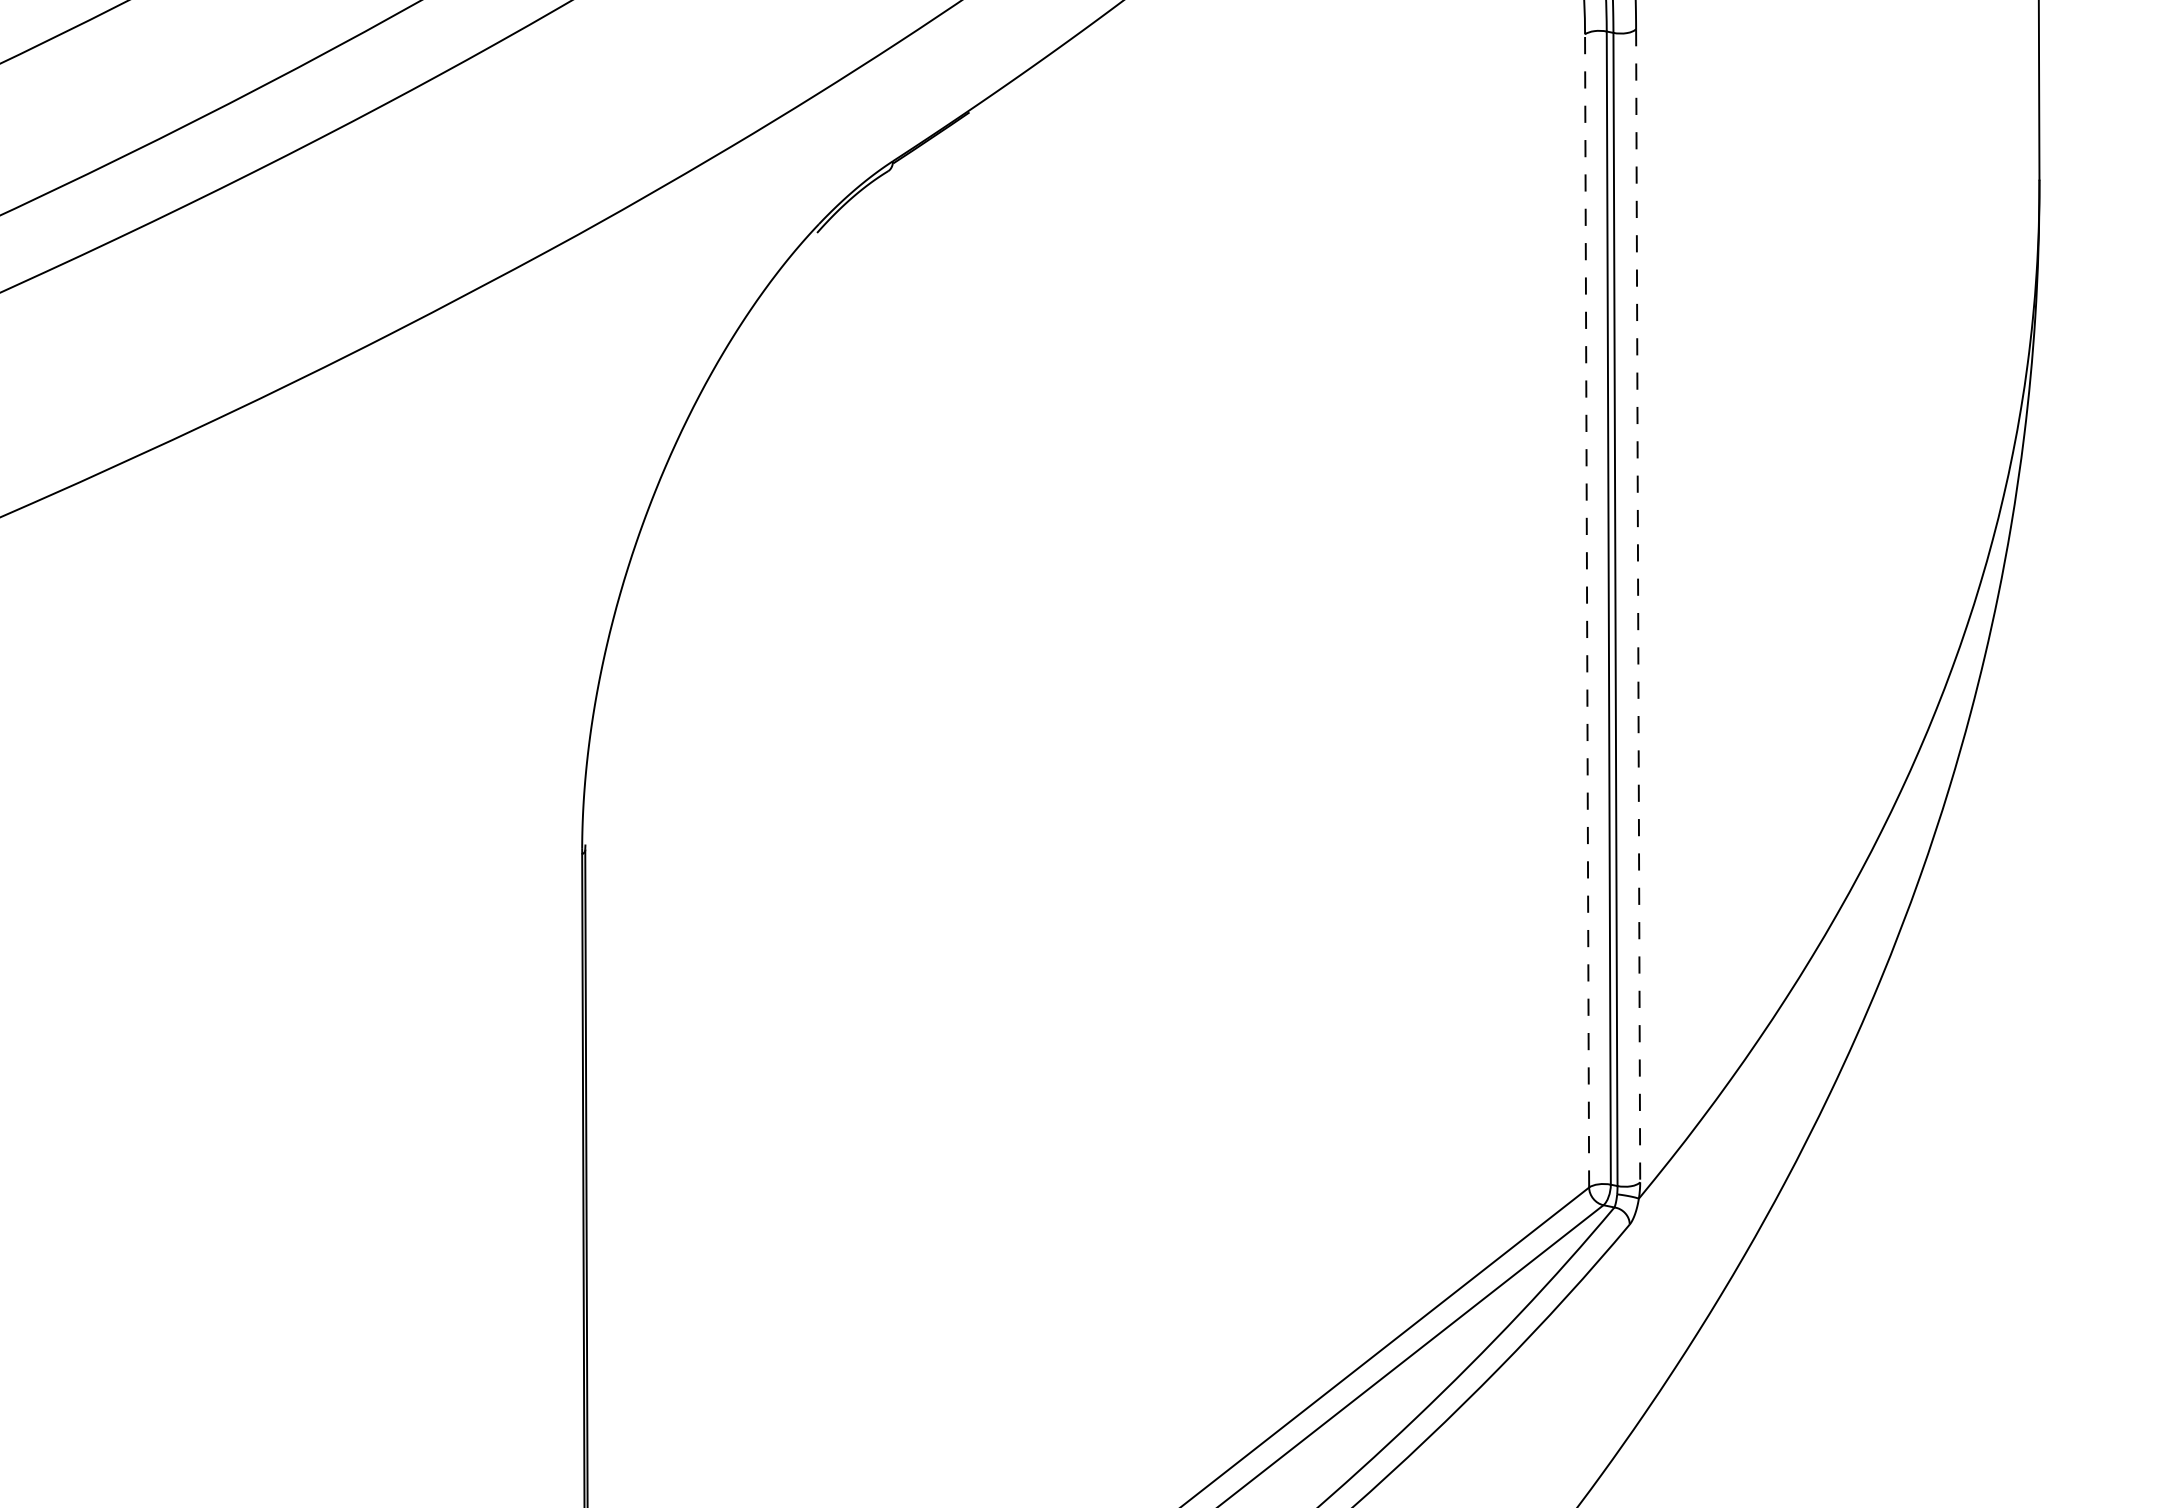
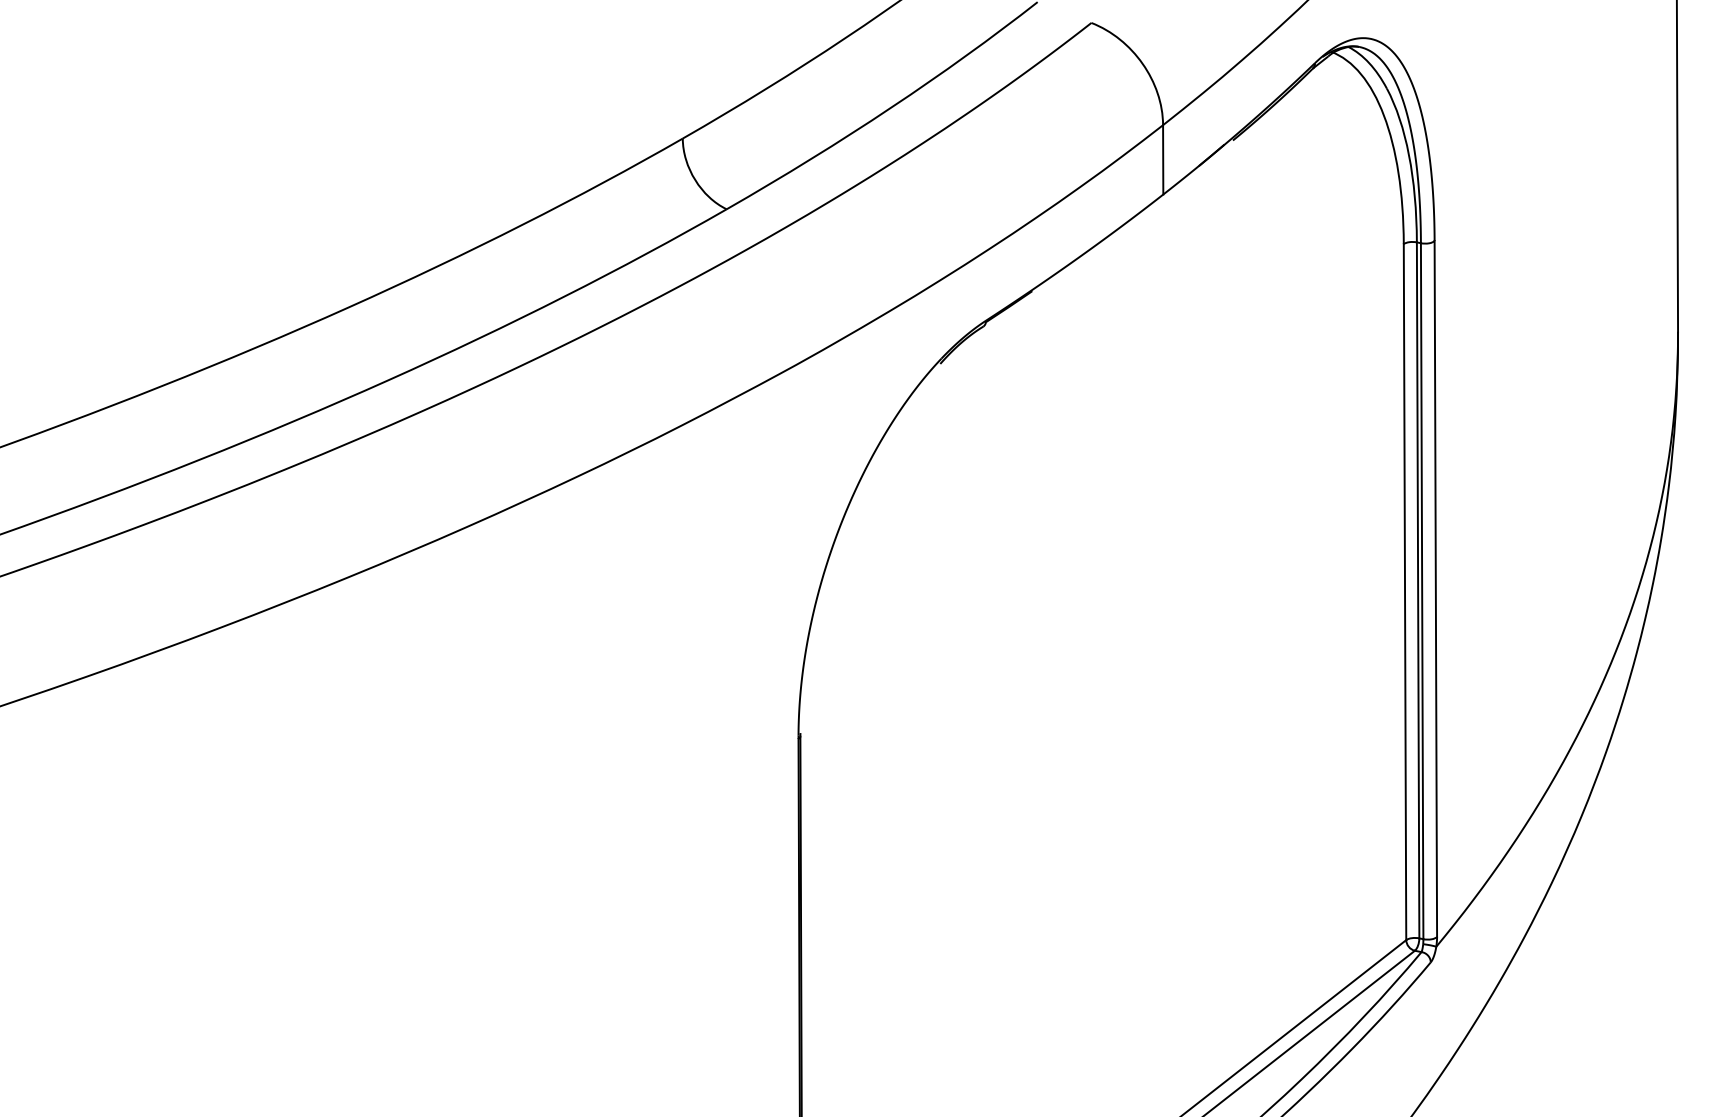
line: (1637, 604) -> (1435, 588), dashed -> solid
line: (1587, 611) -> (1405, 592), dashed -> solid

